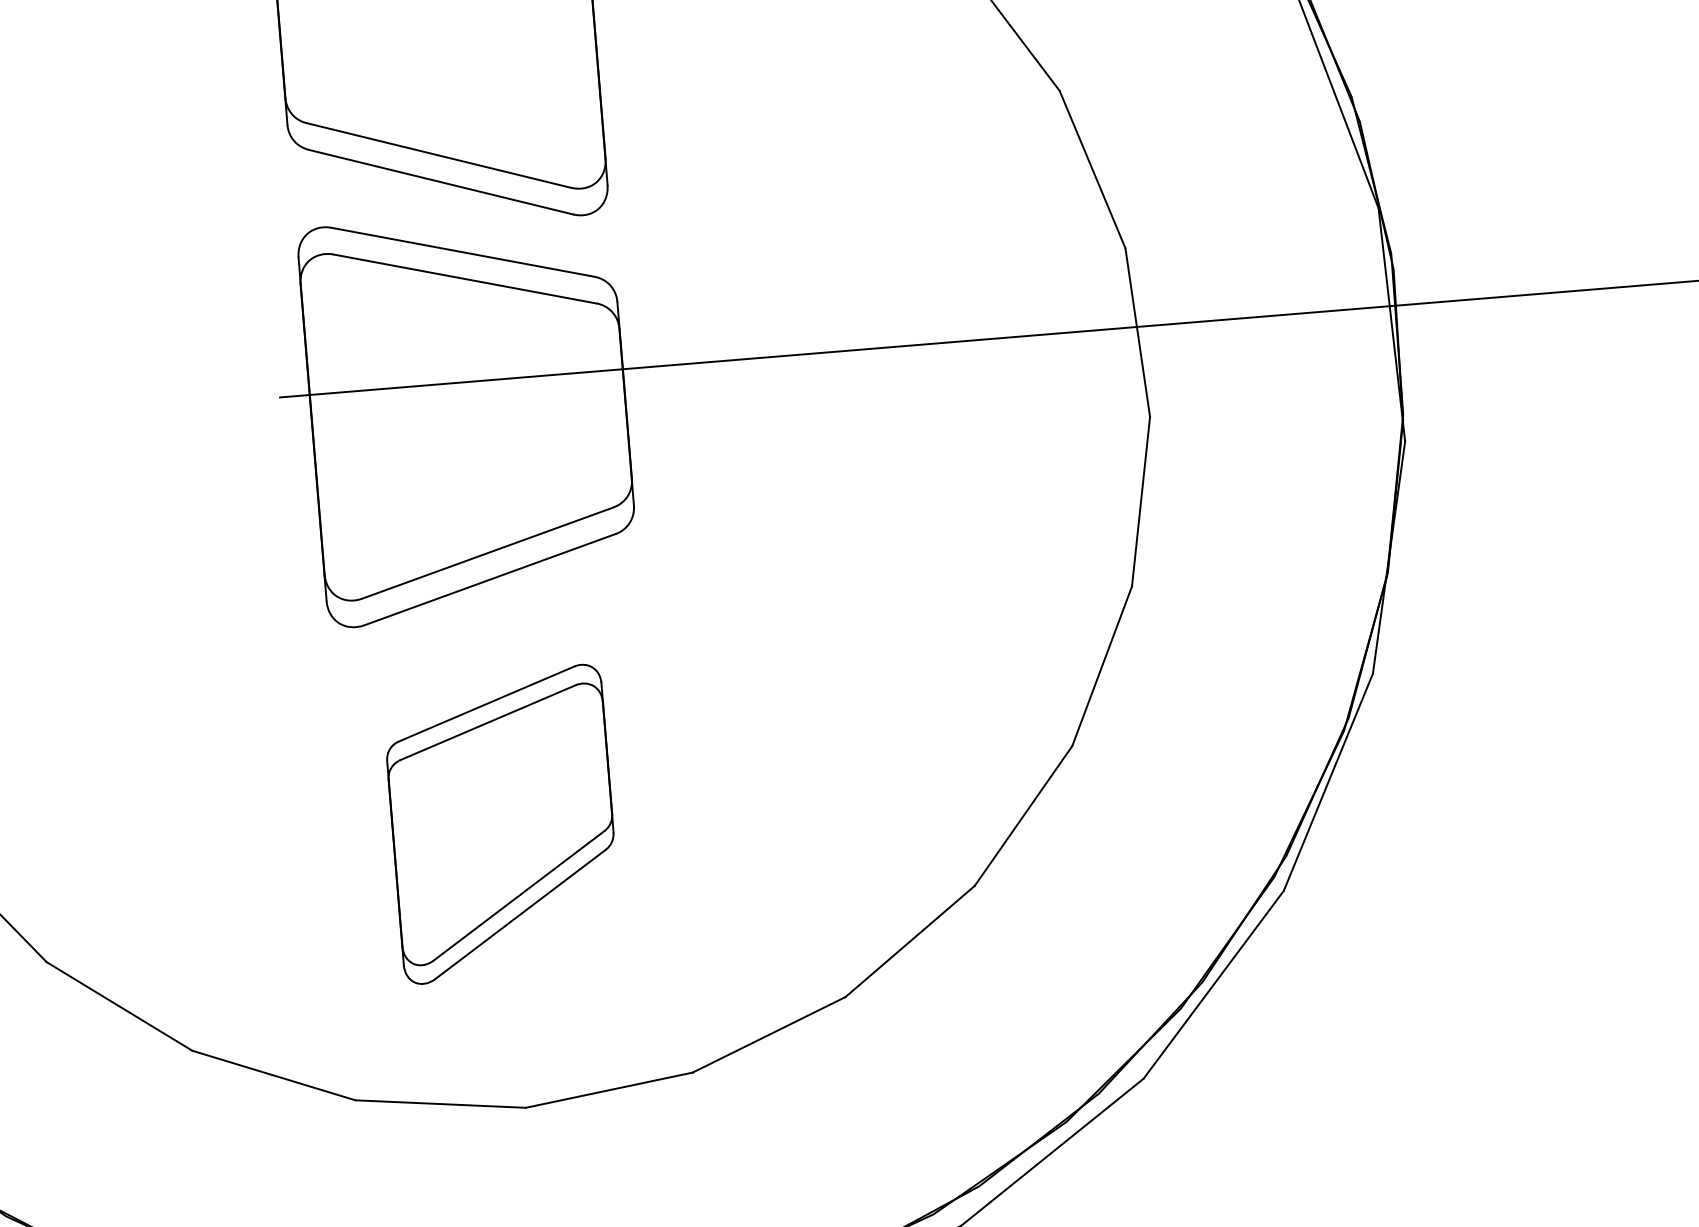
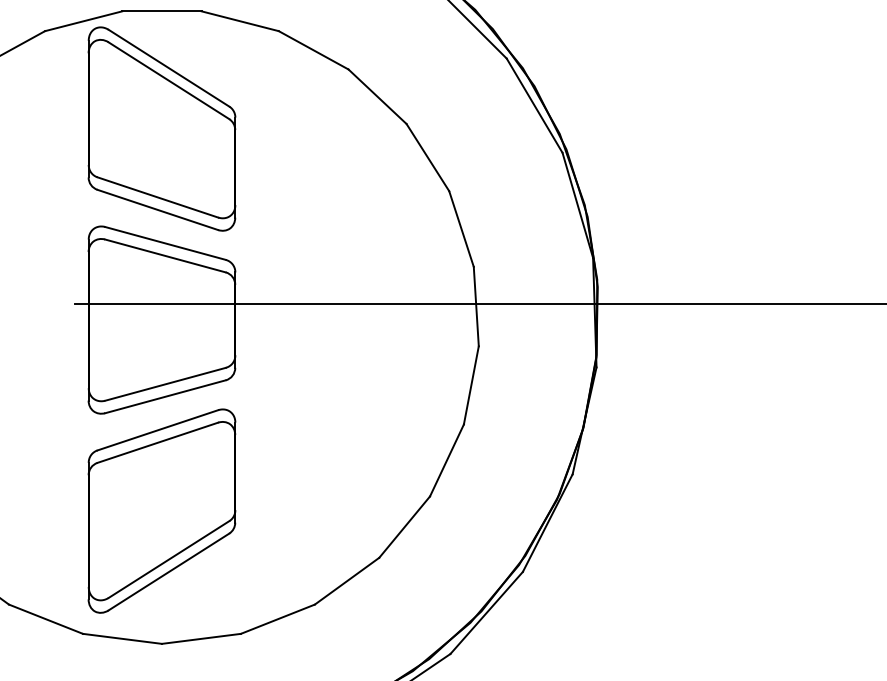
part: (501, 823) -> (161, 510), size x1.43

